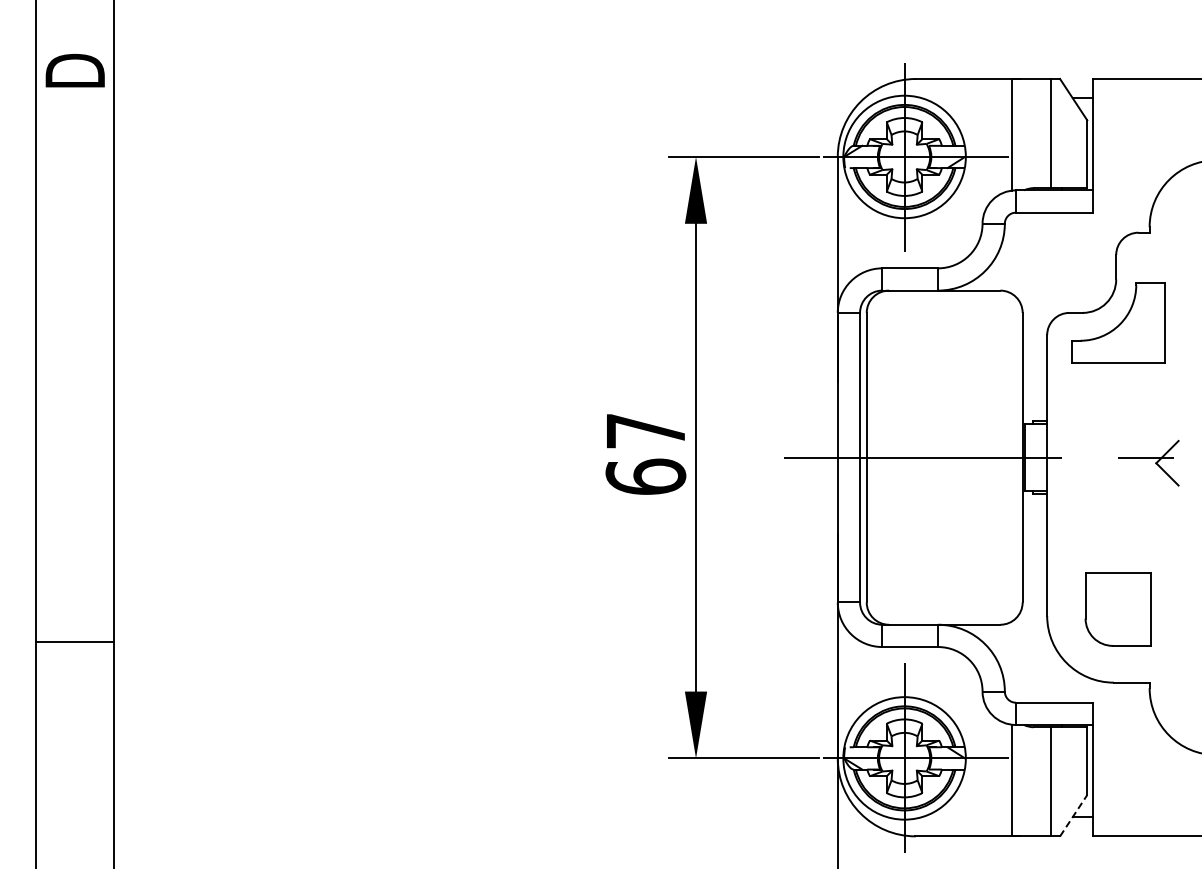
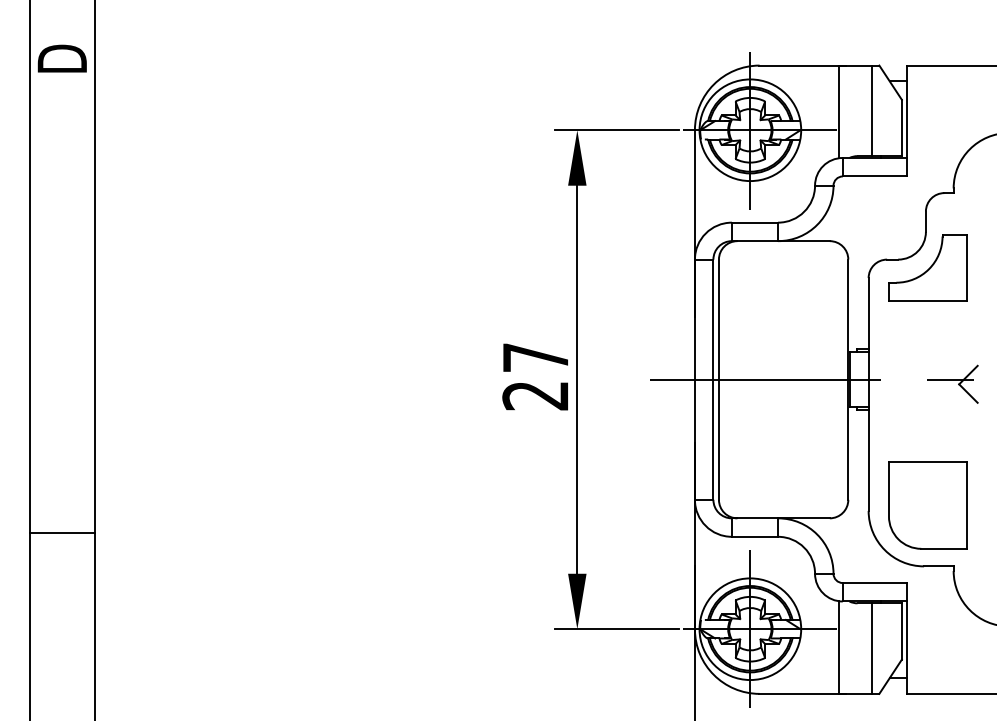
text: (645, 476) -> (535, 395), 67 -> 27
part: (1117, 609) -> (926, 505), size x1.43
line: (1073, 815) -> (890, 676), dashed -> solid

